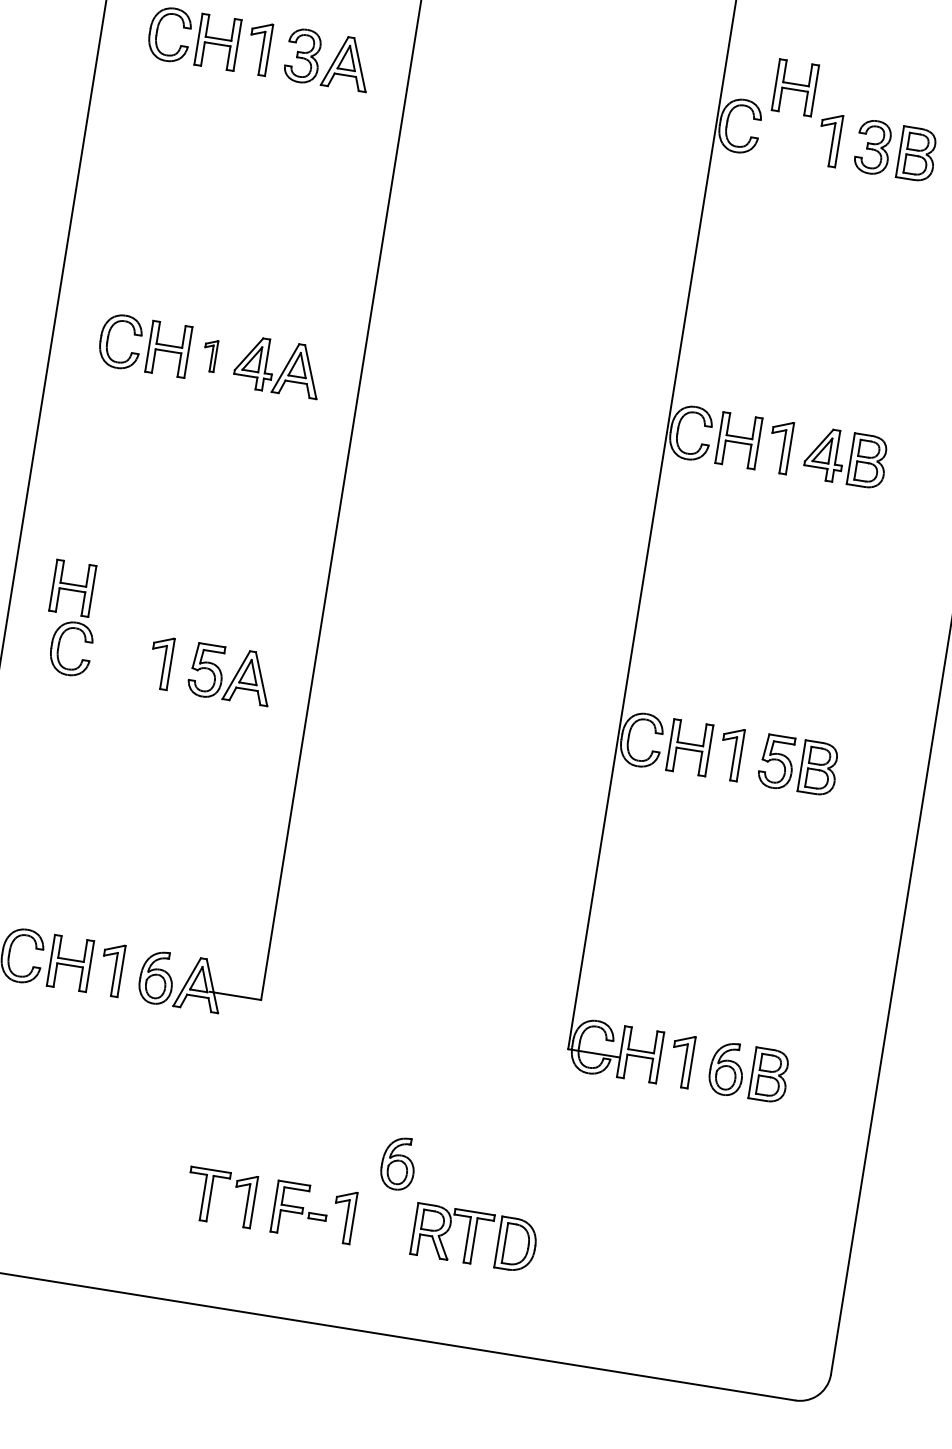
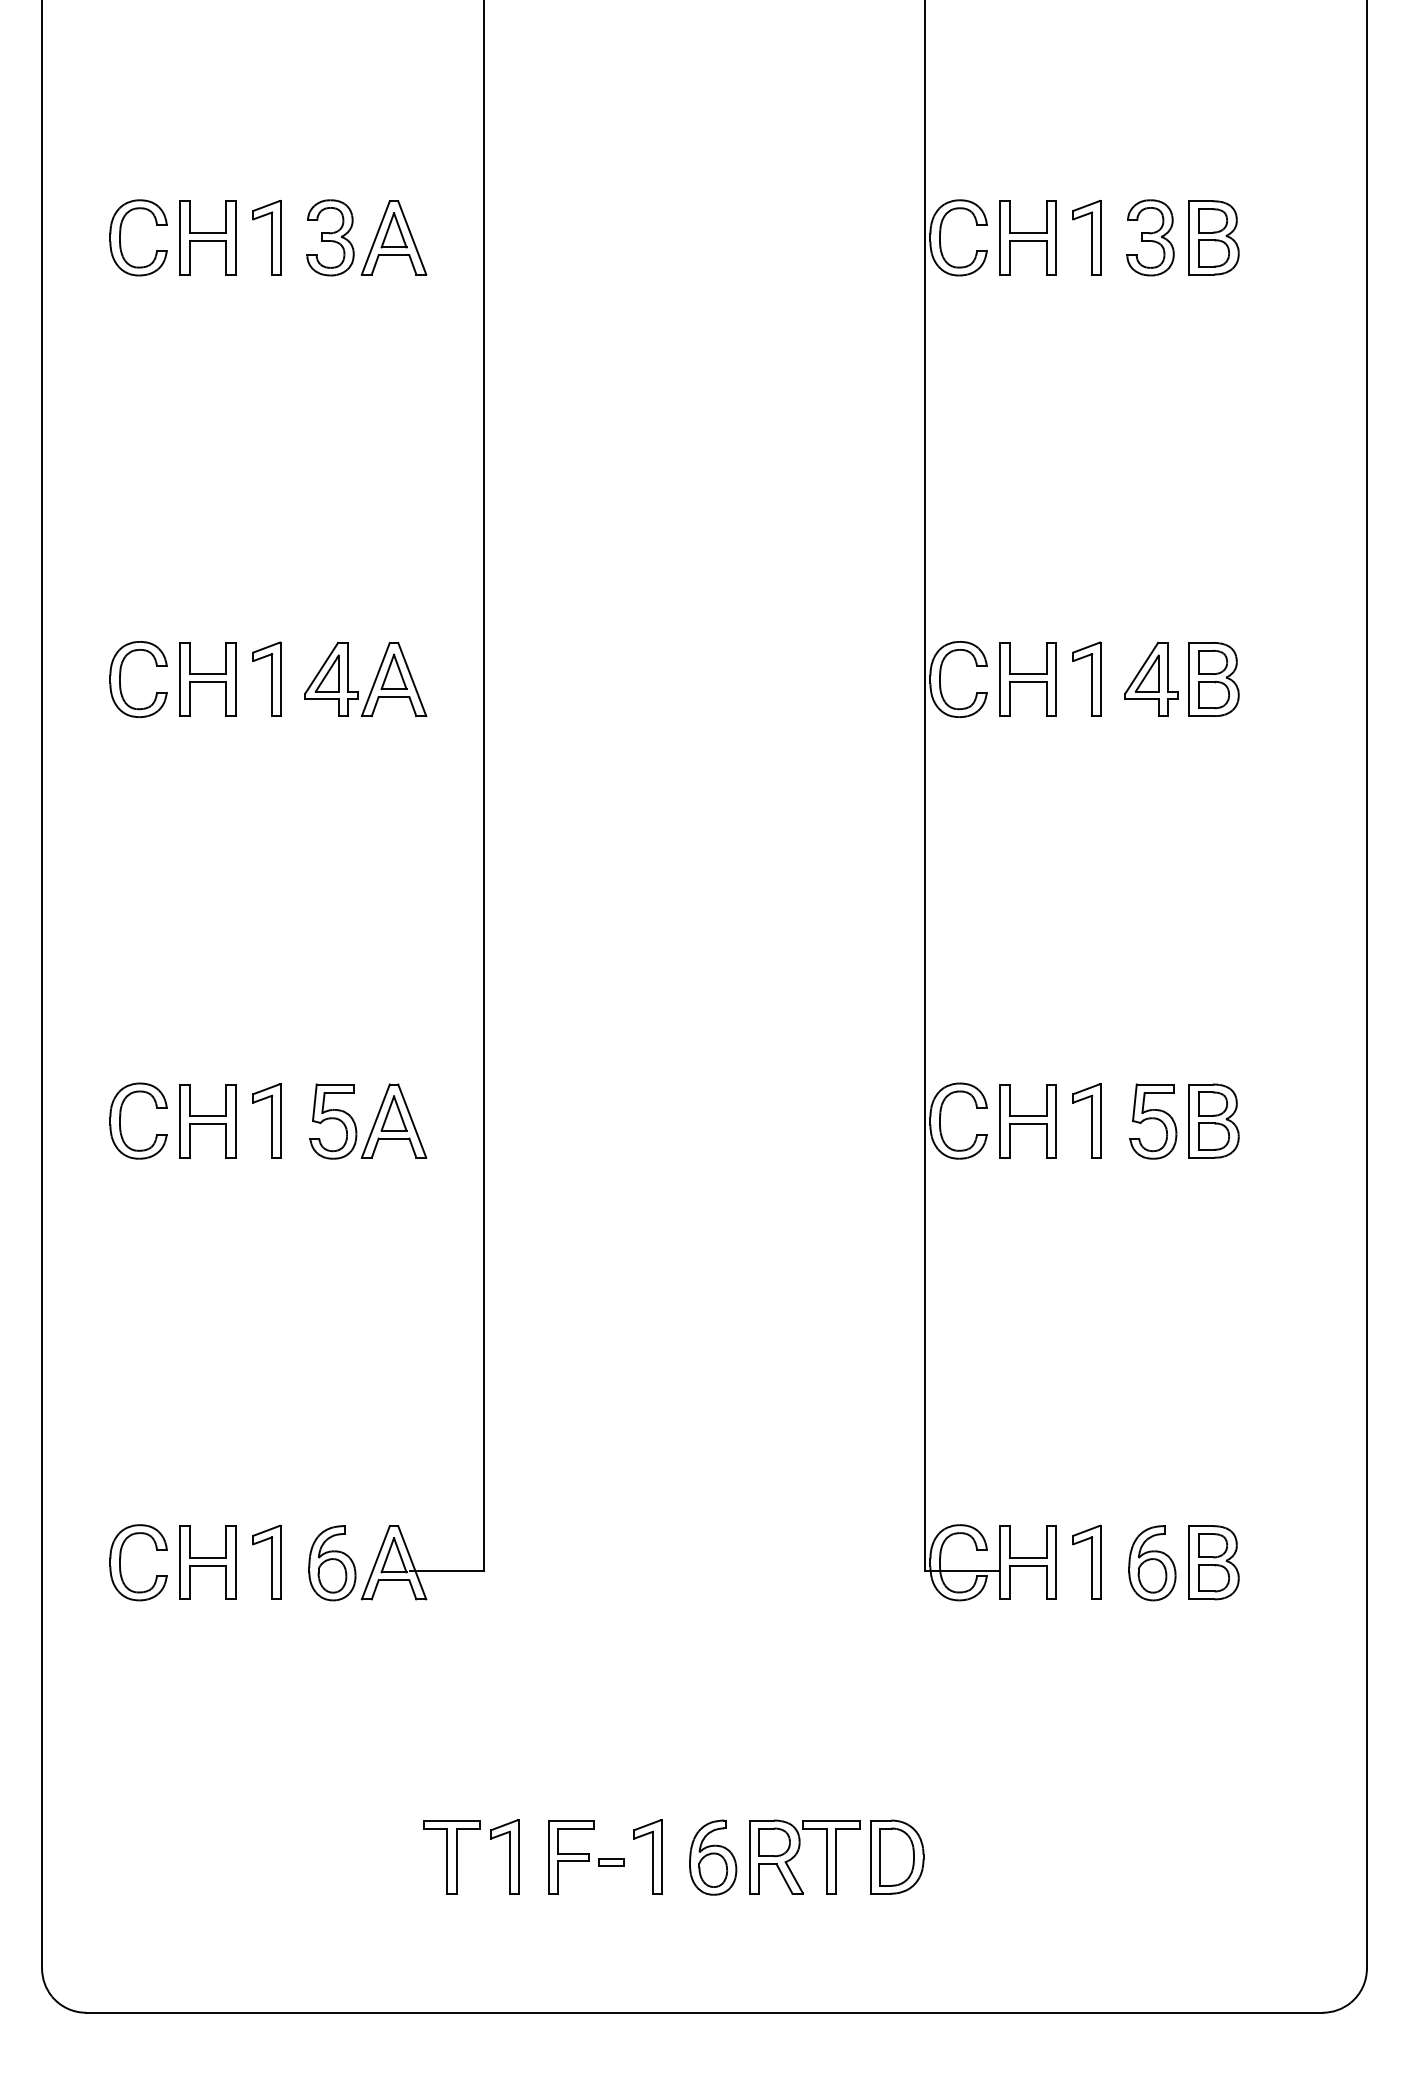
part: (795, 87) -> (1027, 237), moved
part: (209, 355) -> (266, 678), size x1.67
part: (72, 588) -> (207, 1121), moved
part: (398, 1163) -> (713, 1857), moved

